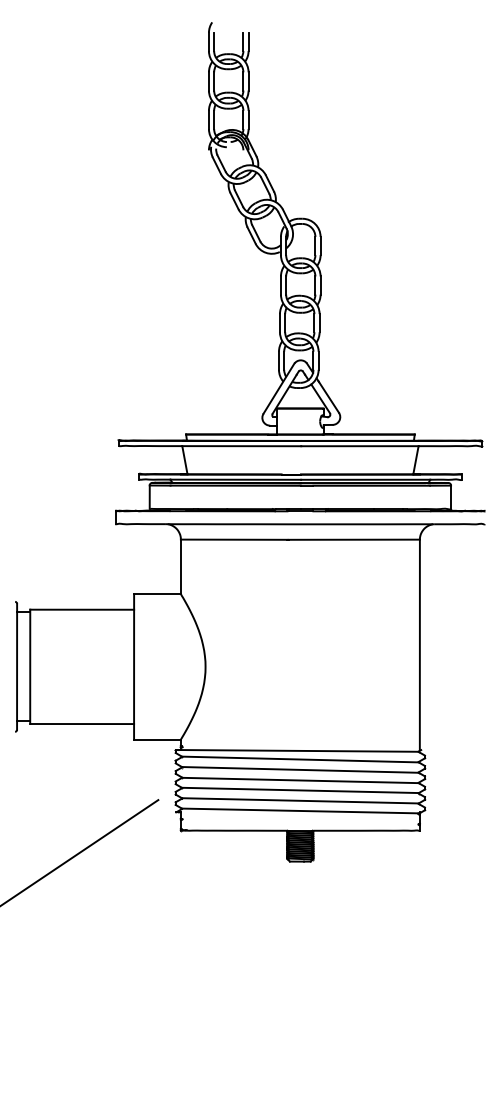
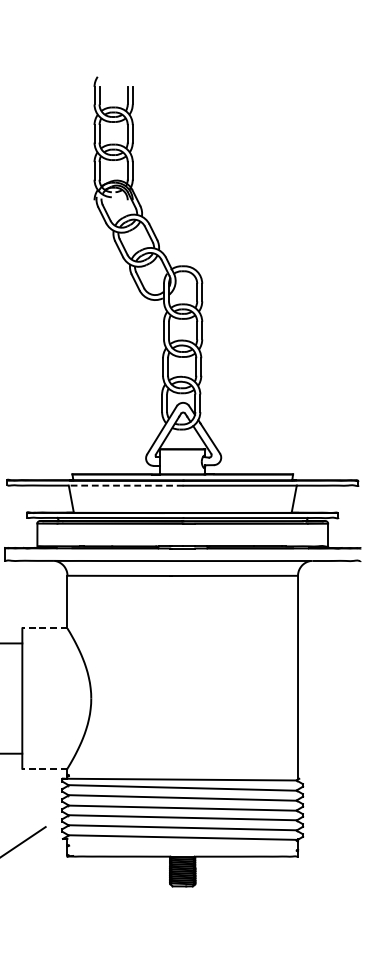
line: (241, 446) -> (125, 485), solid -> dashed
line: (157, 594) -> (44, 628), solid -> dashed
line: (156, 739) -> (43, 768), solid -> dashed

